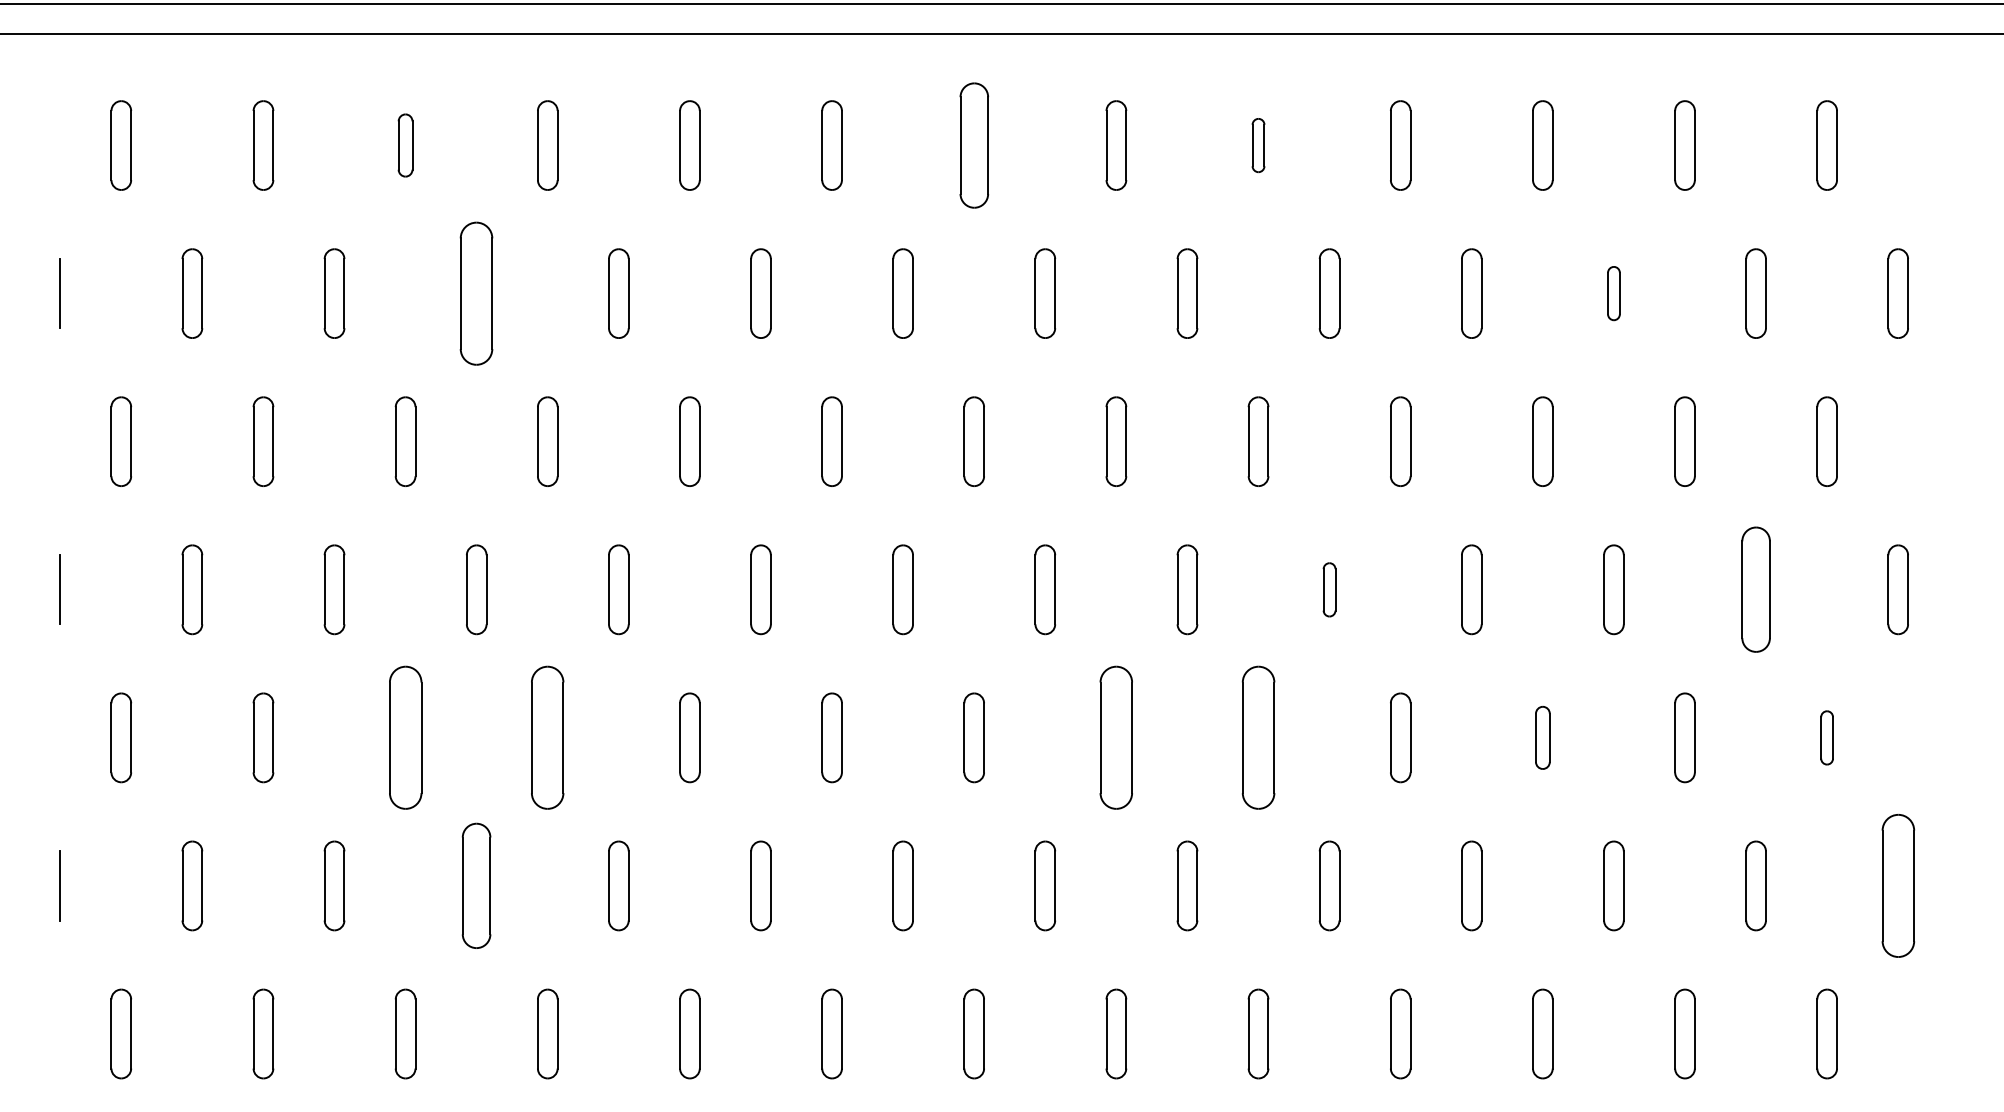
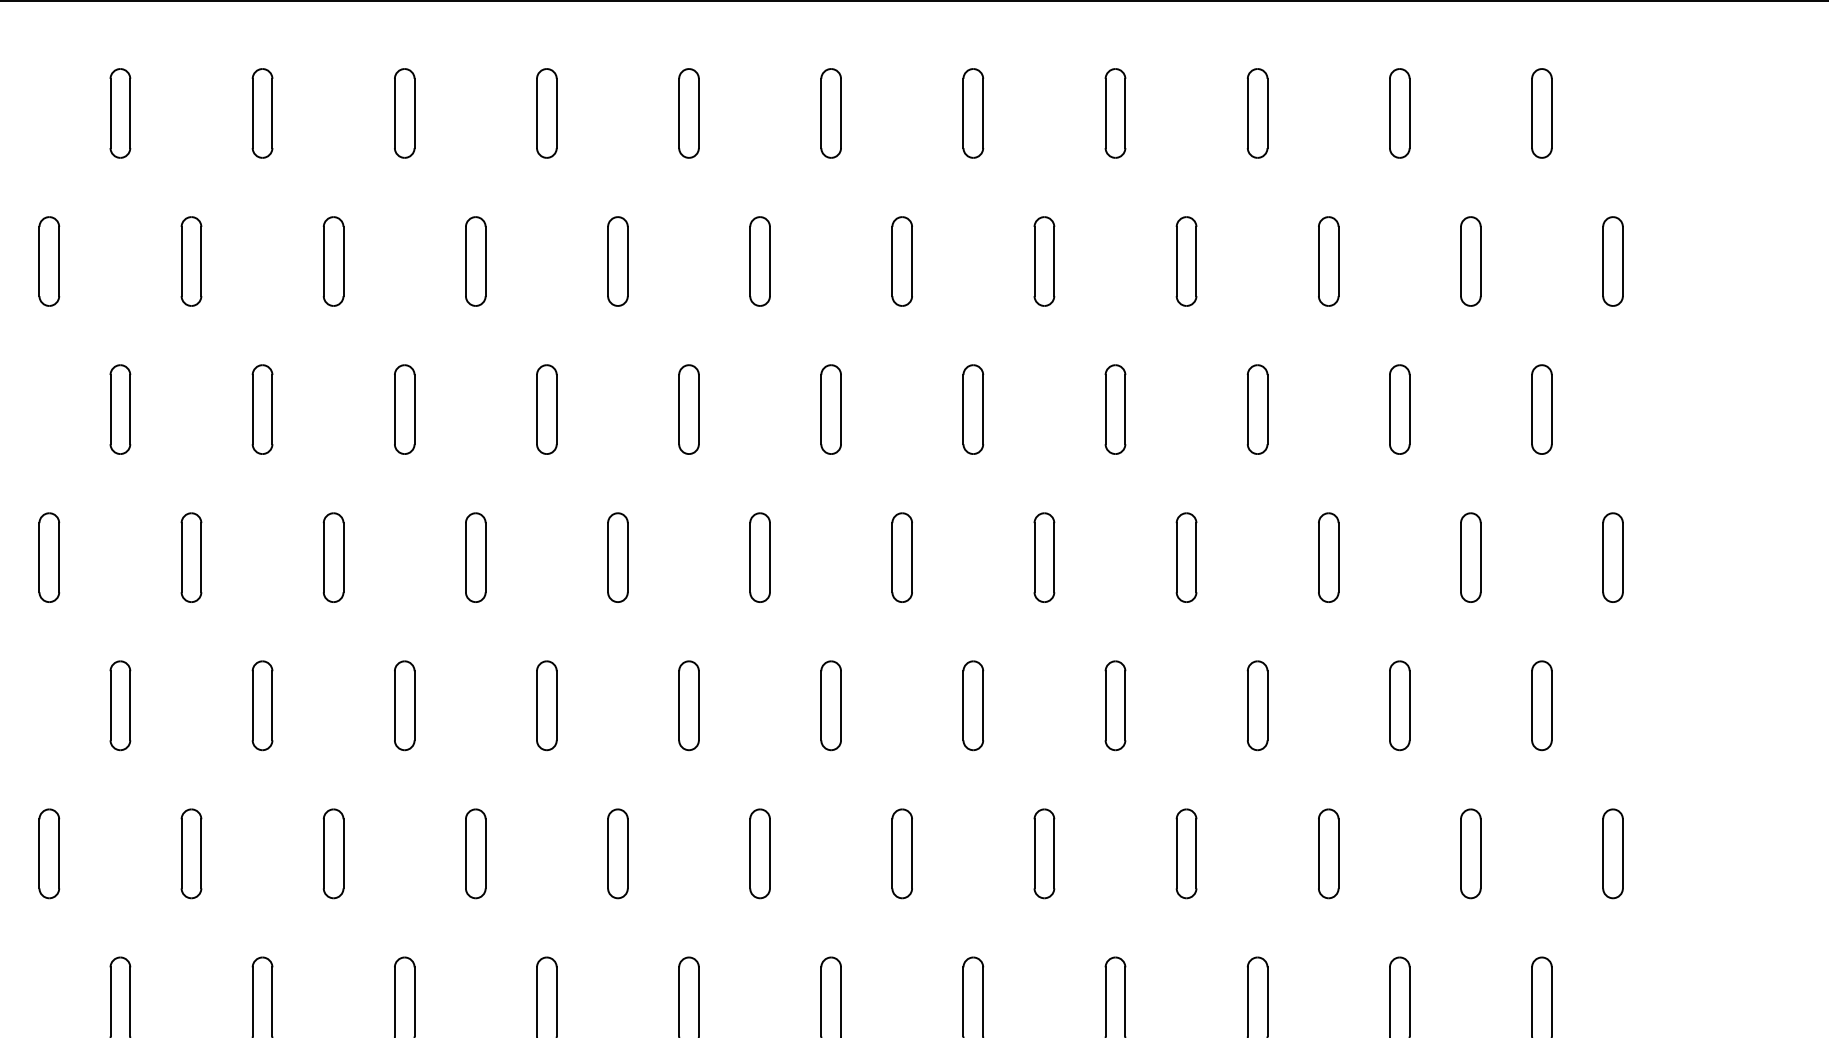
part: (405, 145) -> (120, 113), size x1.43
part: (973, 145) -> (688, 113), size x0.71
part: (1258, 145) -> (973, 113), size x1.67
part: (476, 293) -> (191, 261), size x0.62
part: (1613, 293) -> (1328, 261), size x1.67
part: (1329, 589) -> (1044, 557), size x1.67
part: (1755, 589) -> (1470, 557), size x0.71
part: (405, 737) -> (120, 705), size x0.62
part: (547, 737) -> (262, 705), size x0.62
part: (1116, 737) -> (831, 705), size x0.62
part: (1258, 737) -> (973, 705), size x0.62
part: (1542, 737) -> (1257, 705), size x1.43
part: (1826, 737) -> (1541, 705), size x1.67
part: (476, 885) -> (191, 853), size x0.71
part: (1897, 885) -> (1612, 853), size x0.62

